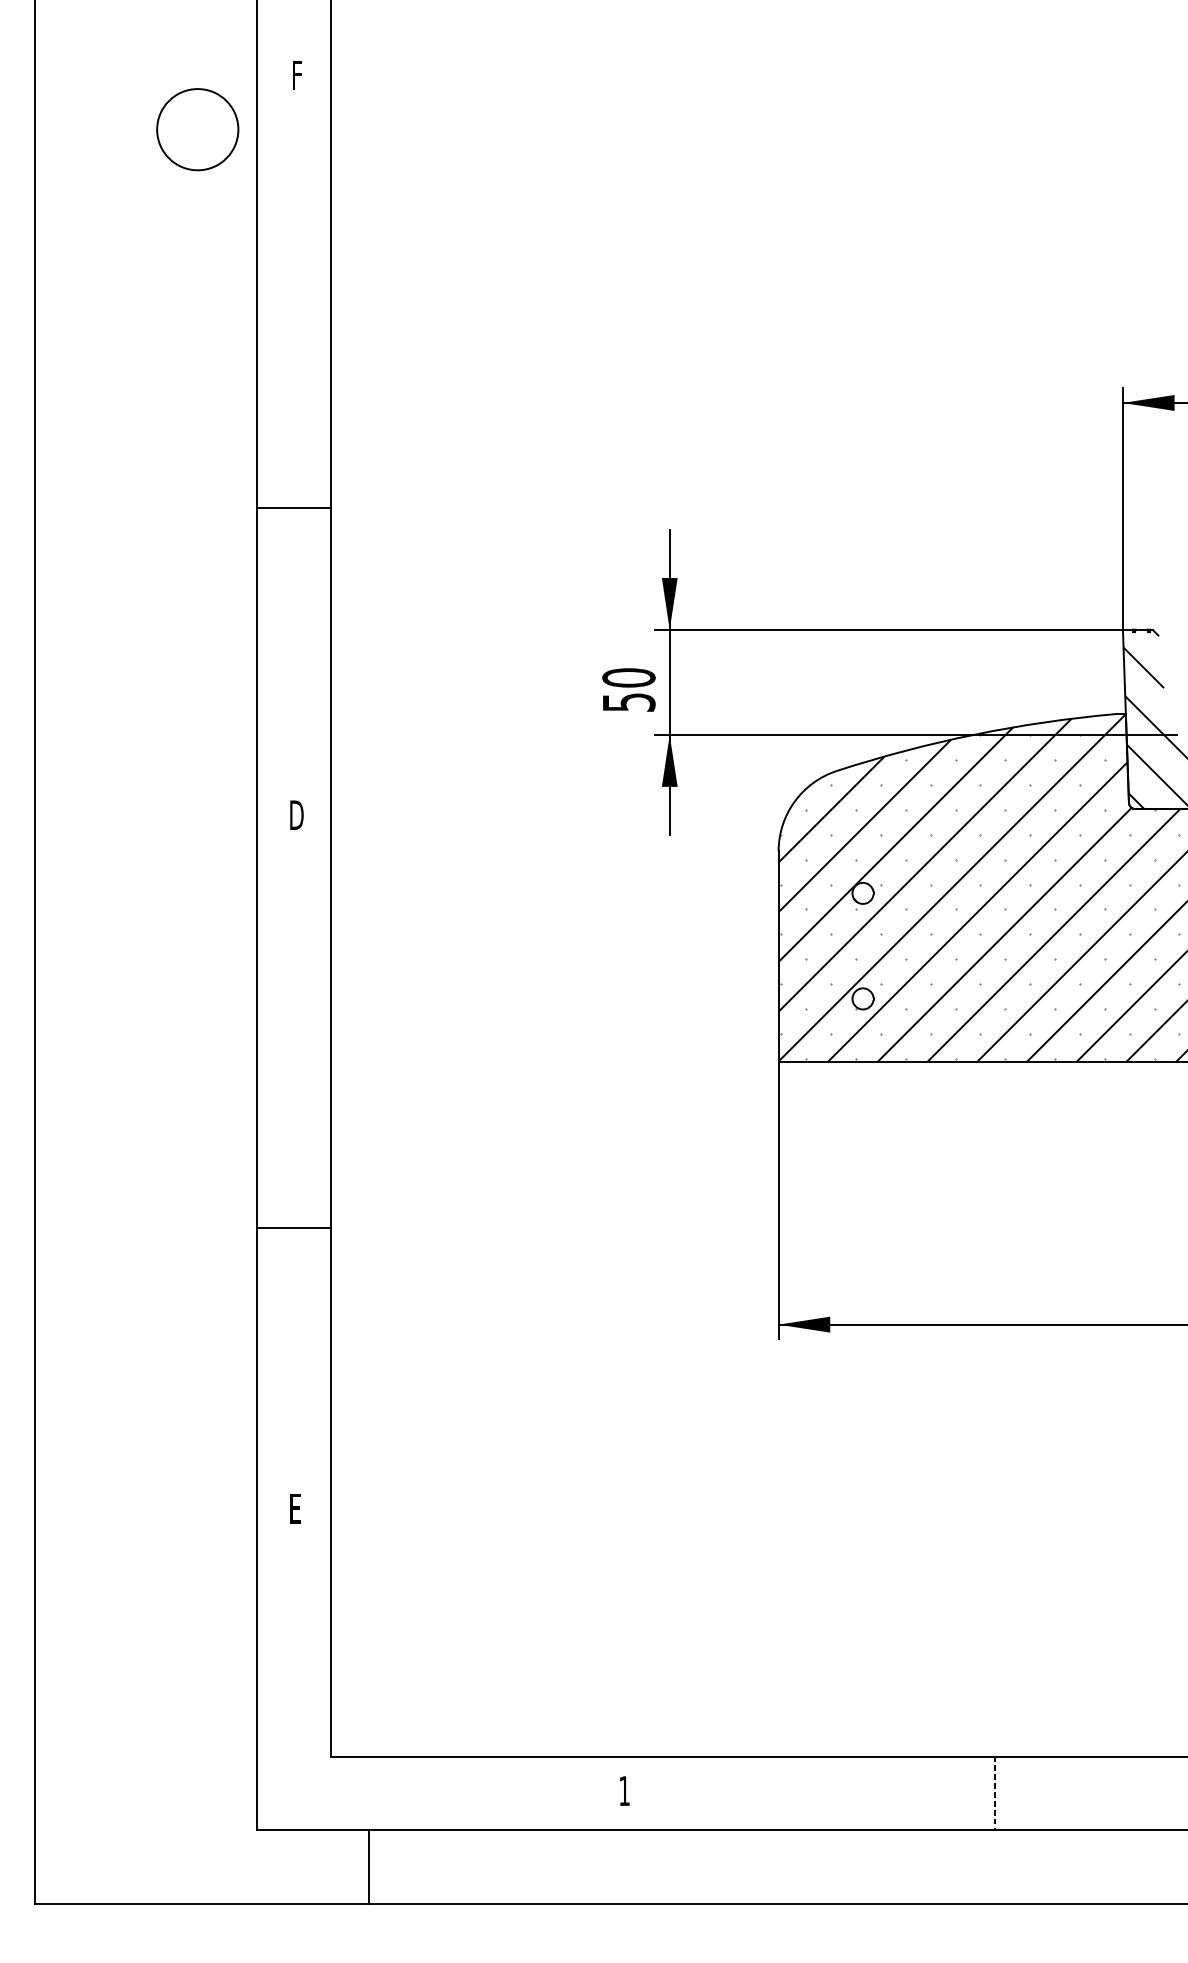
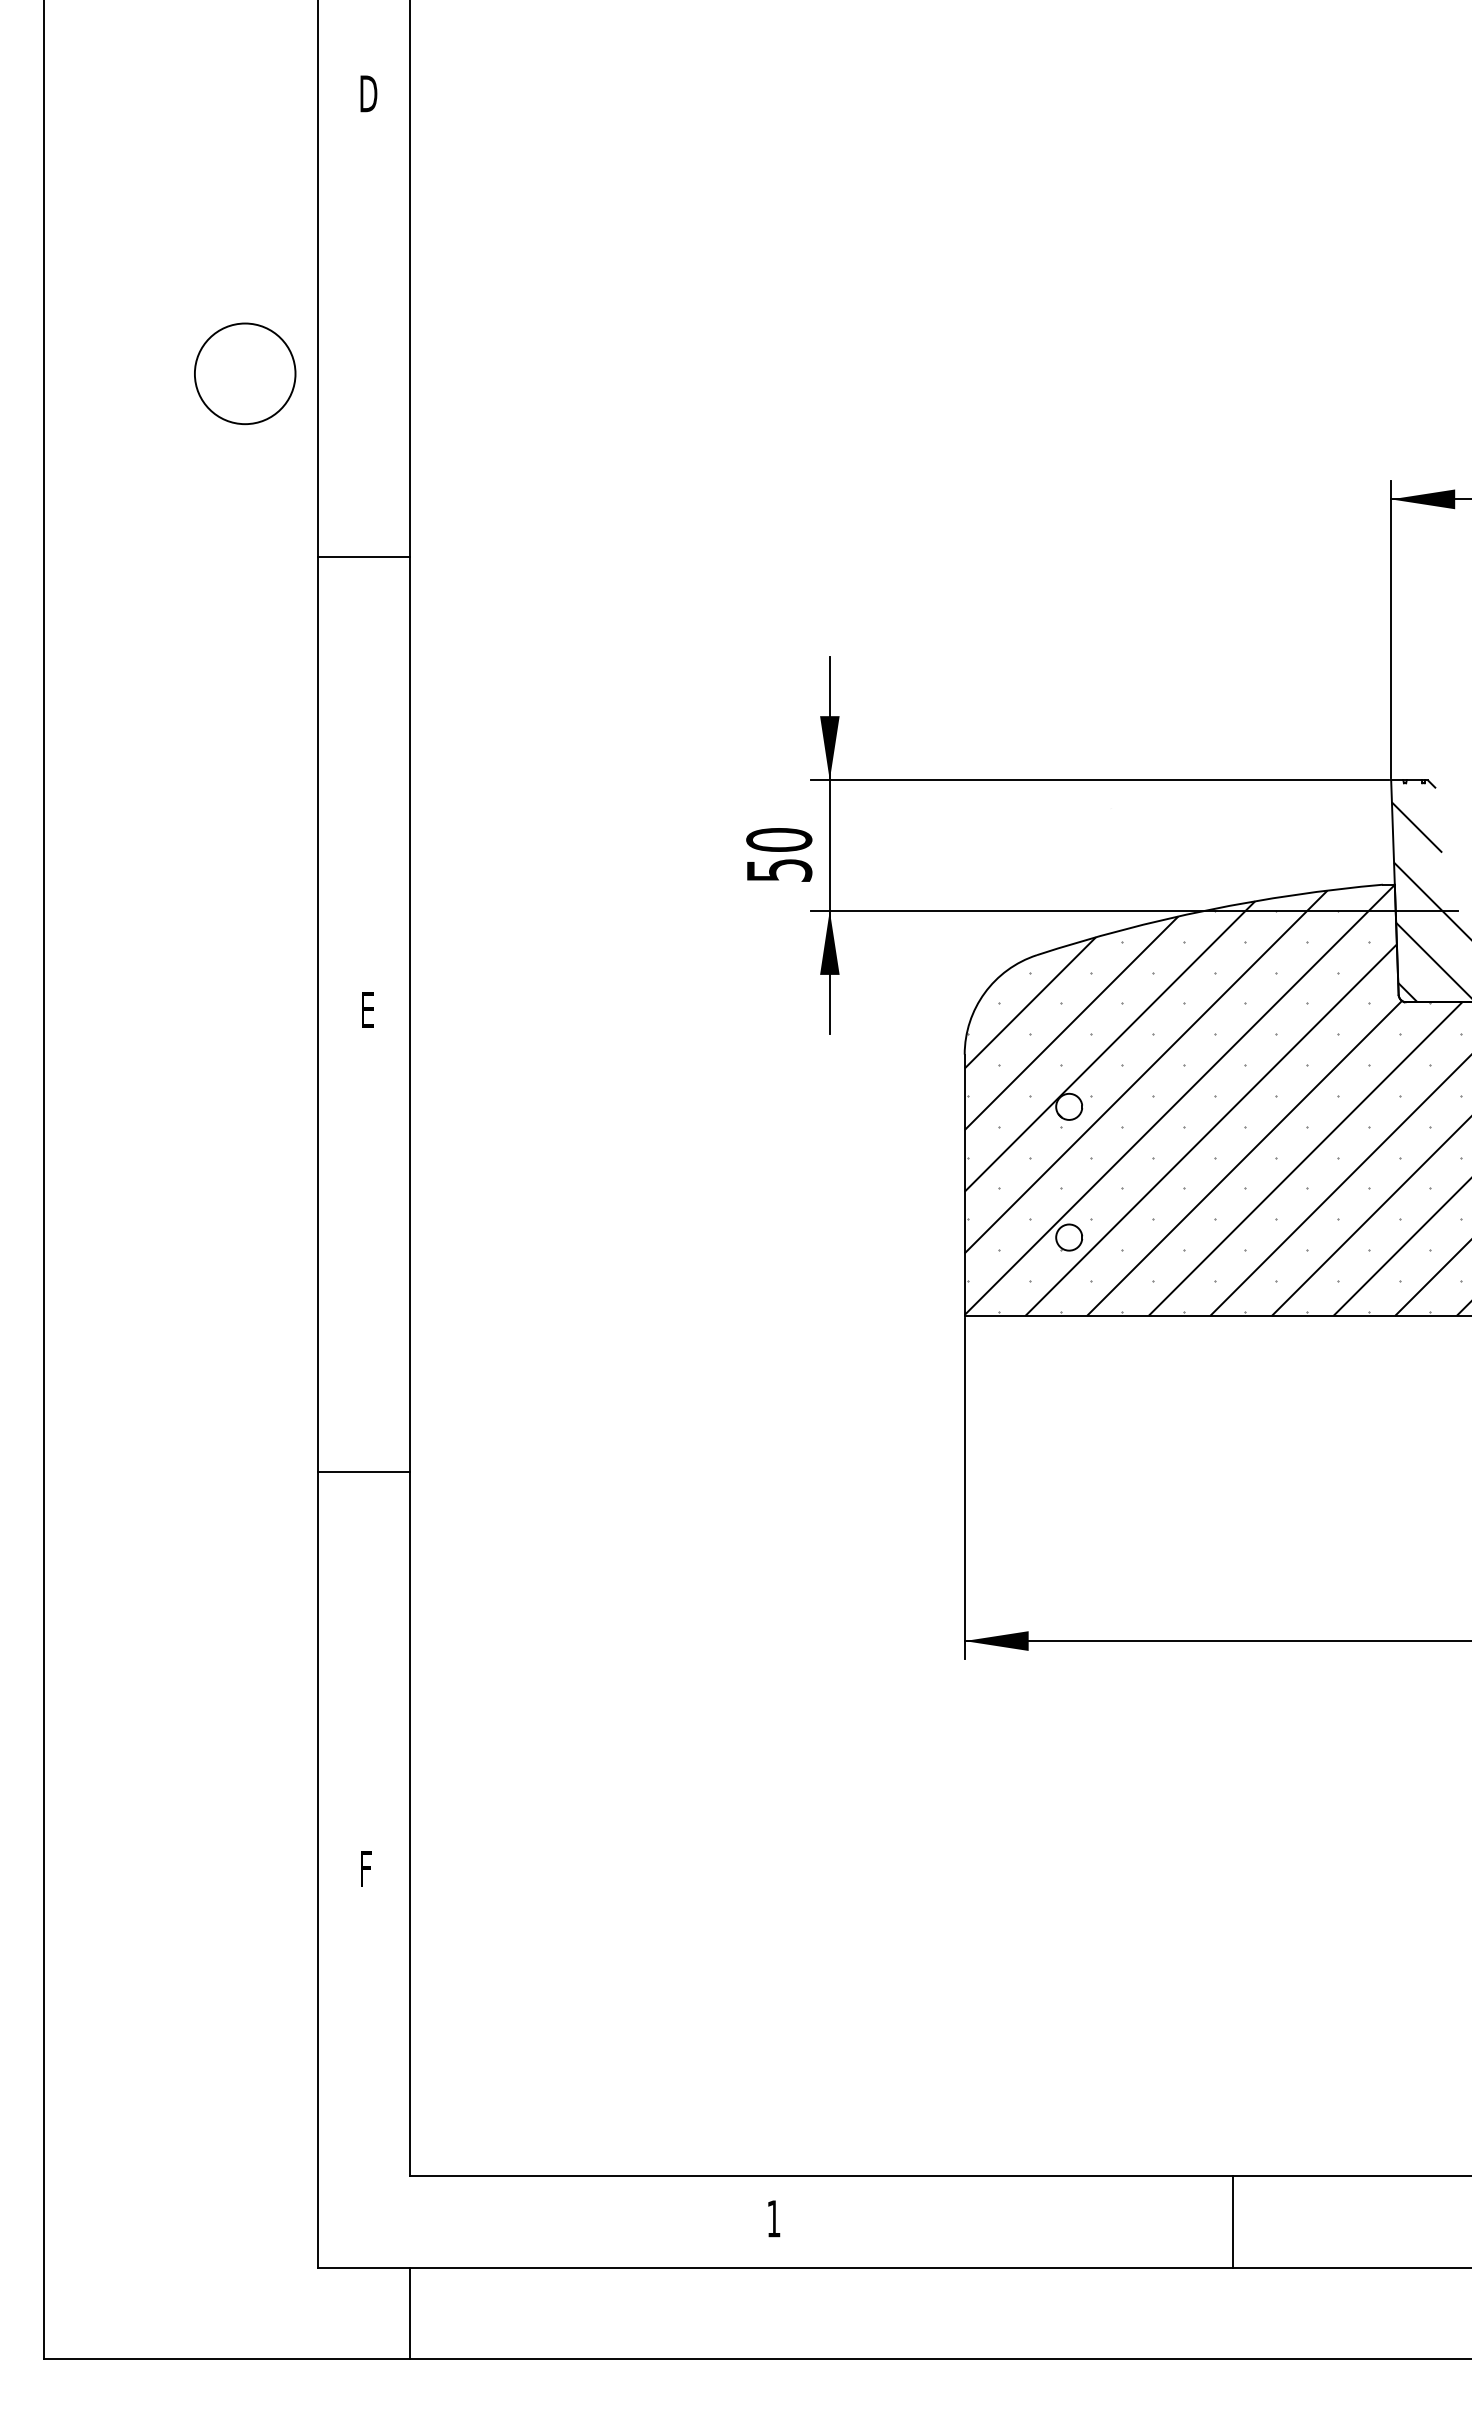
text: (297, 75) -> (368, 93), F -> D
circle: (198, 129) -> (245, 373), moved
line: (293, 508) -> (363, 556), moved
text: (296, 814) -> (367, 1009), D -> E
line: (293, 1228) -> (363, 1471), moved
text: (295, 1508) -> (366, 1868), E -> F
line: (995, 1793) -> (1233, 2221), dashed -> solid
line: (369, 1867) -> (409, 2313), moved

